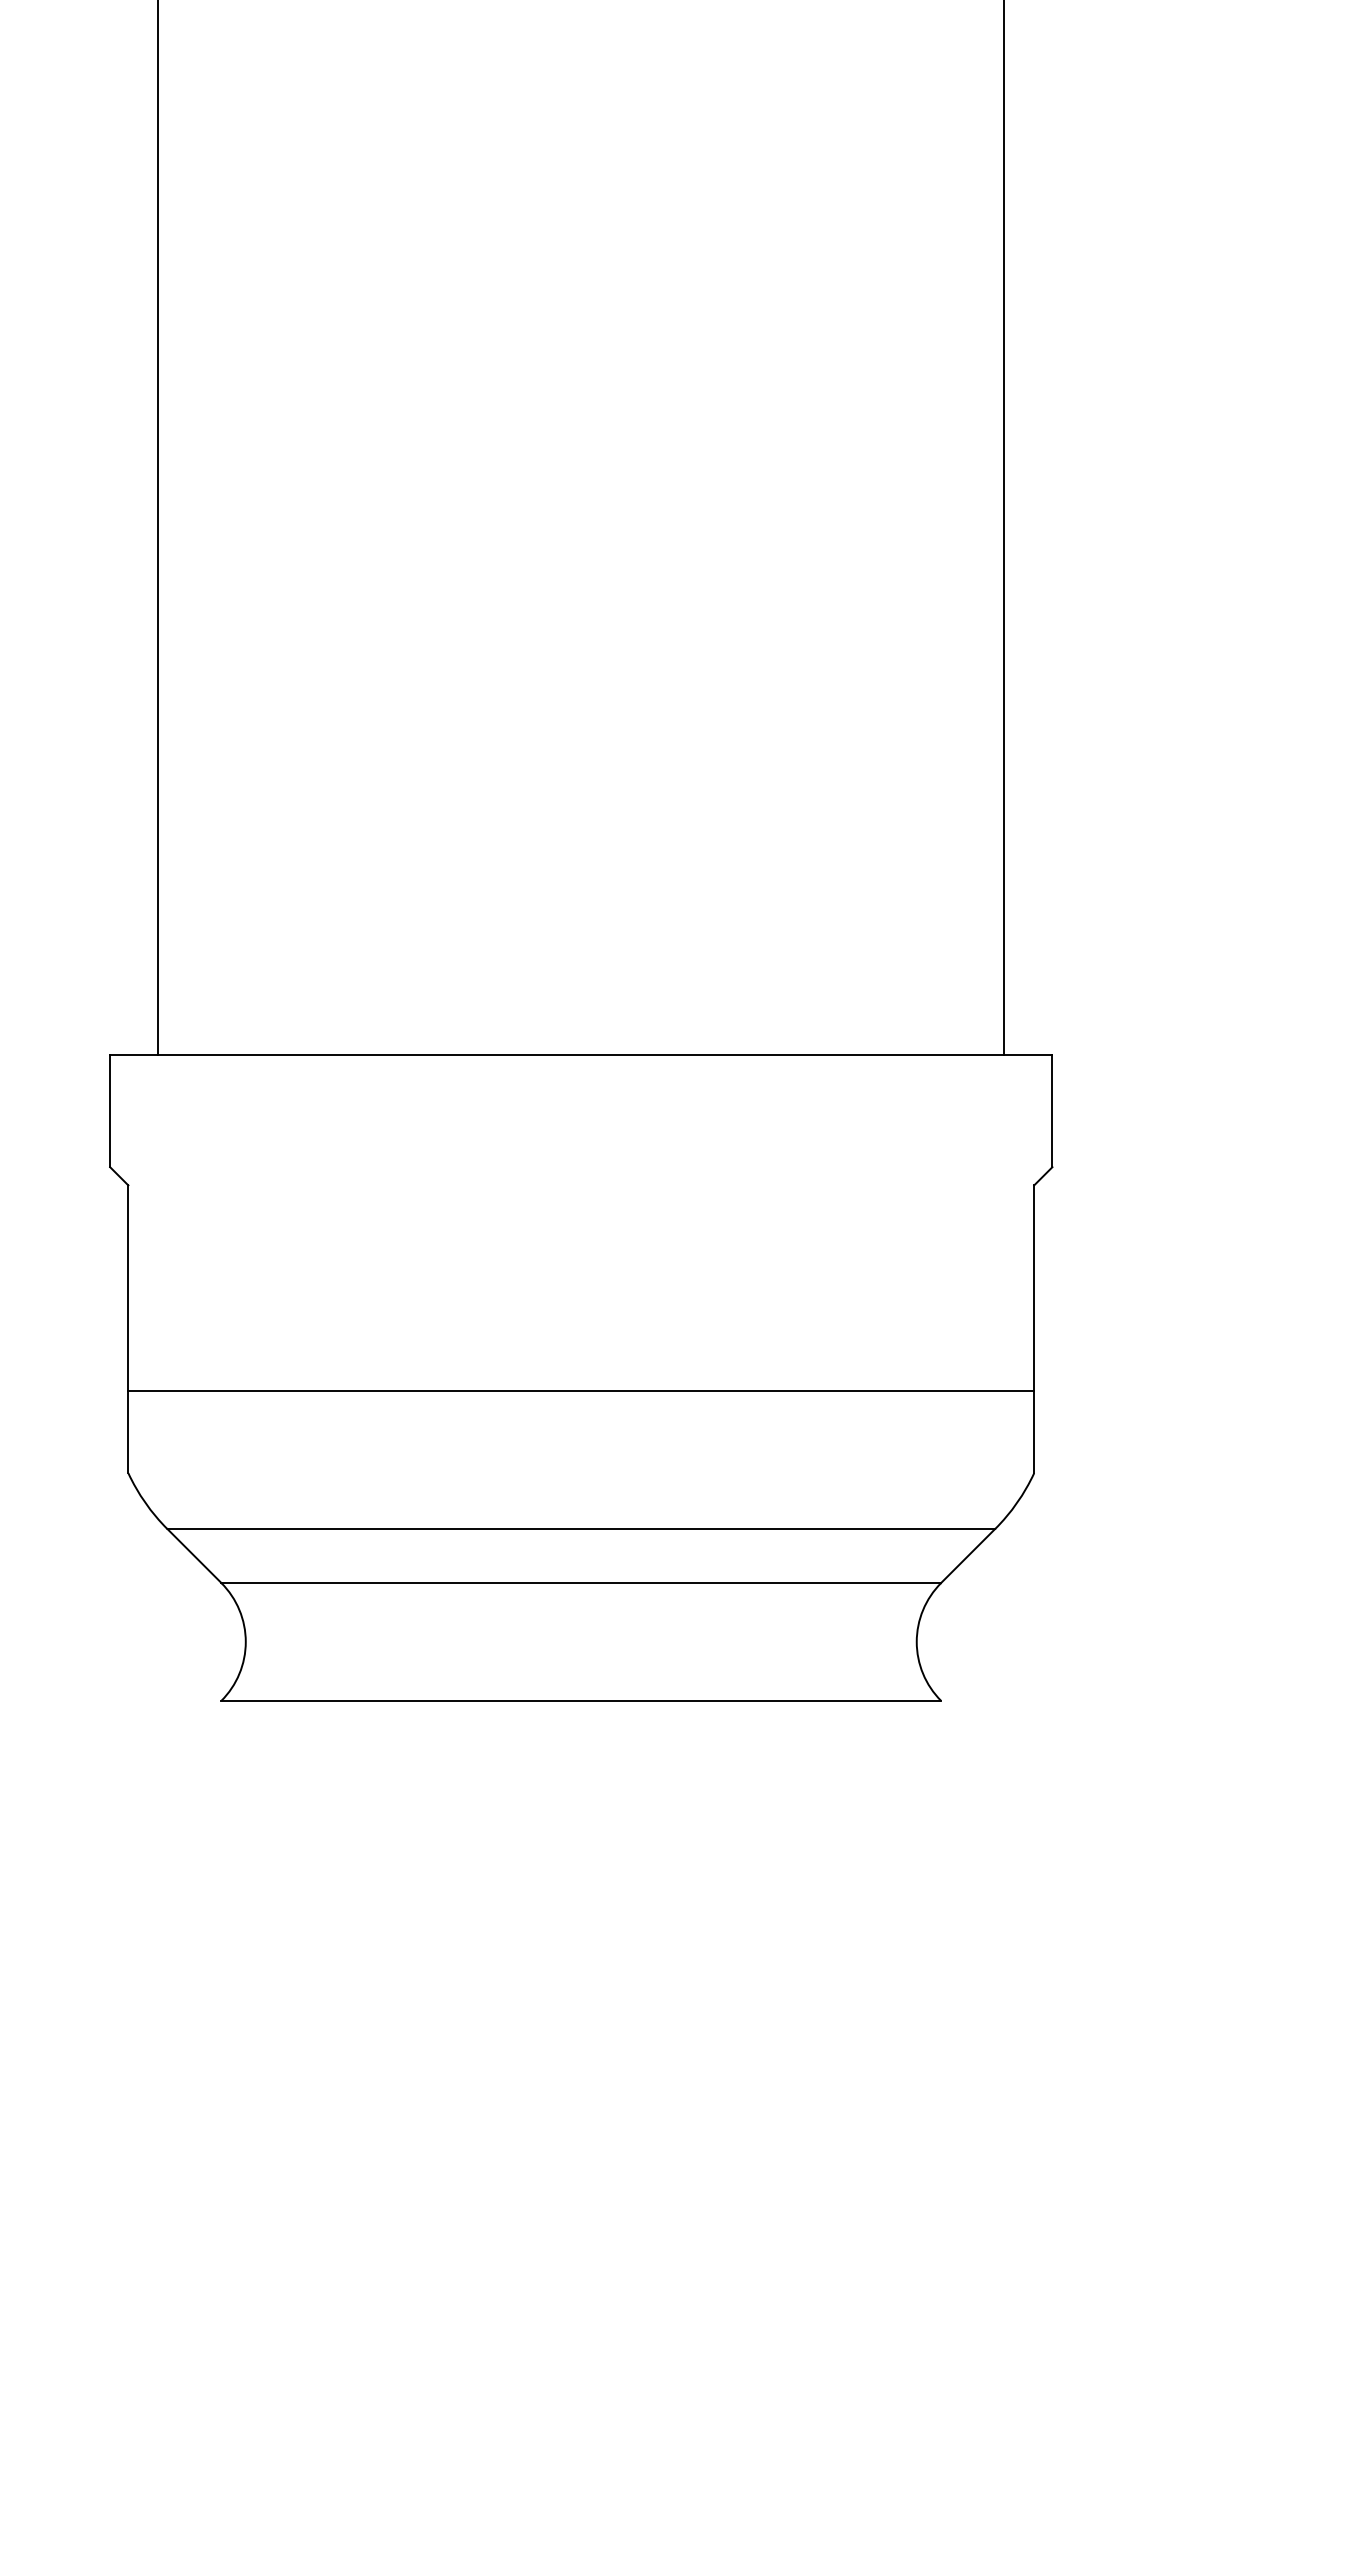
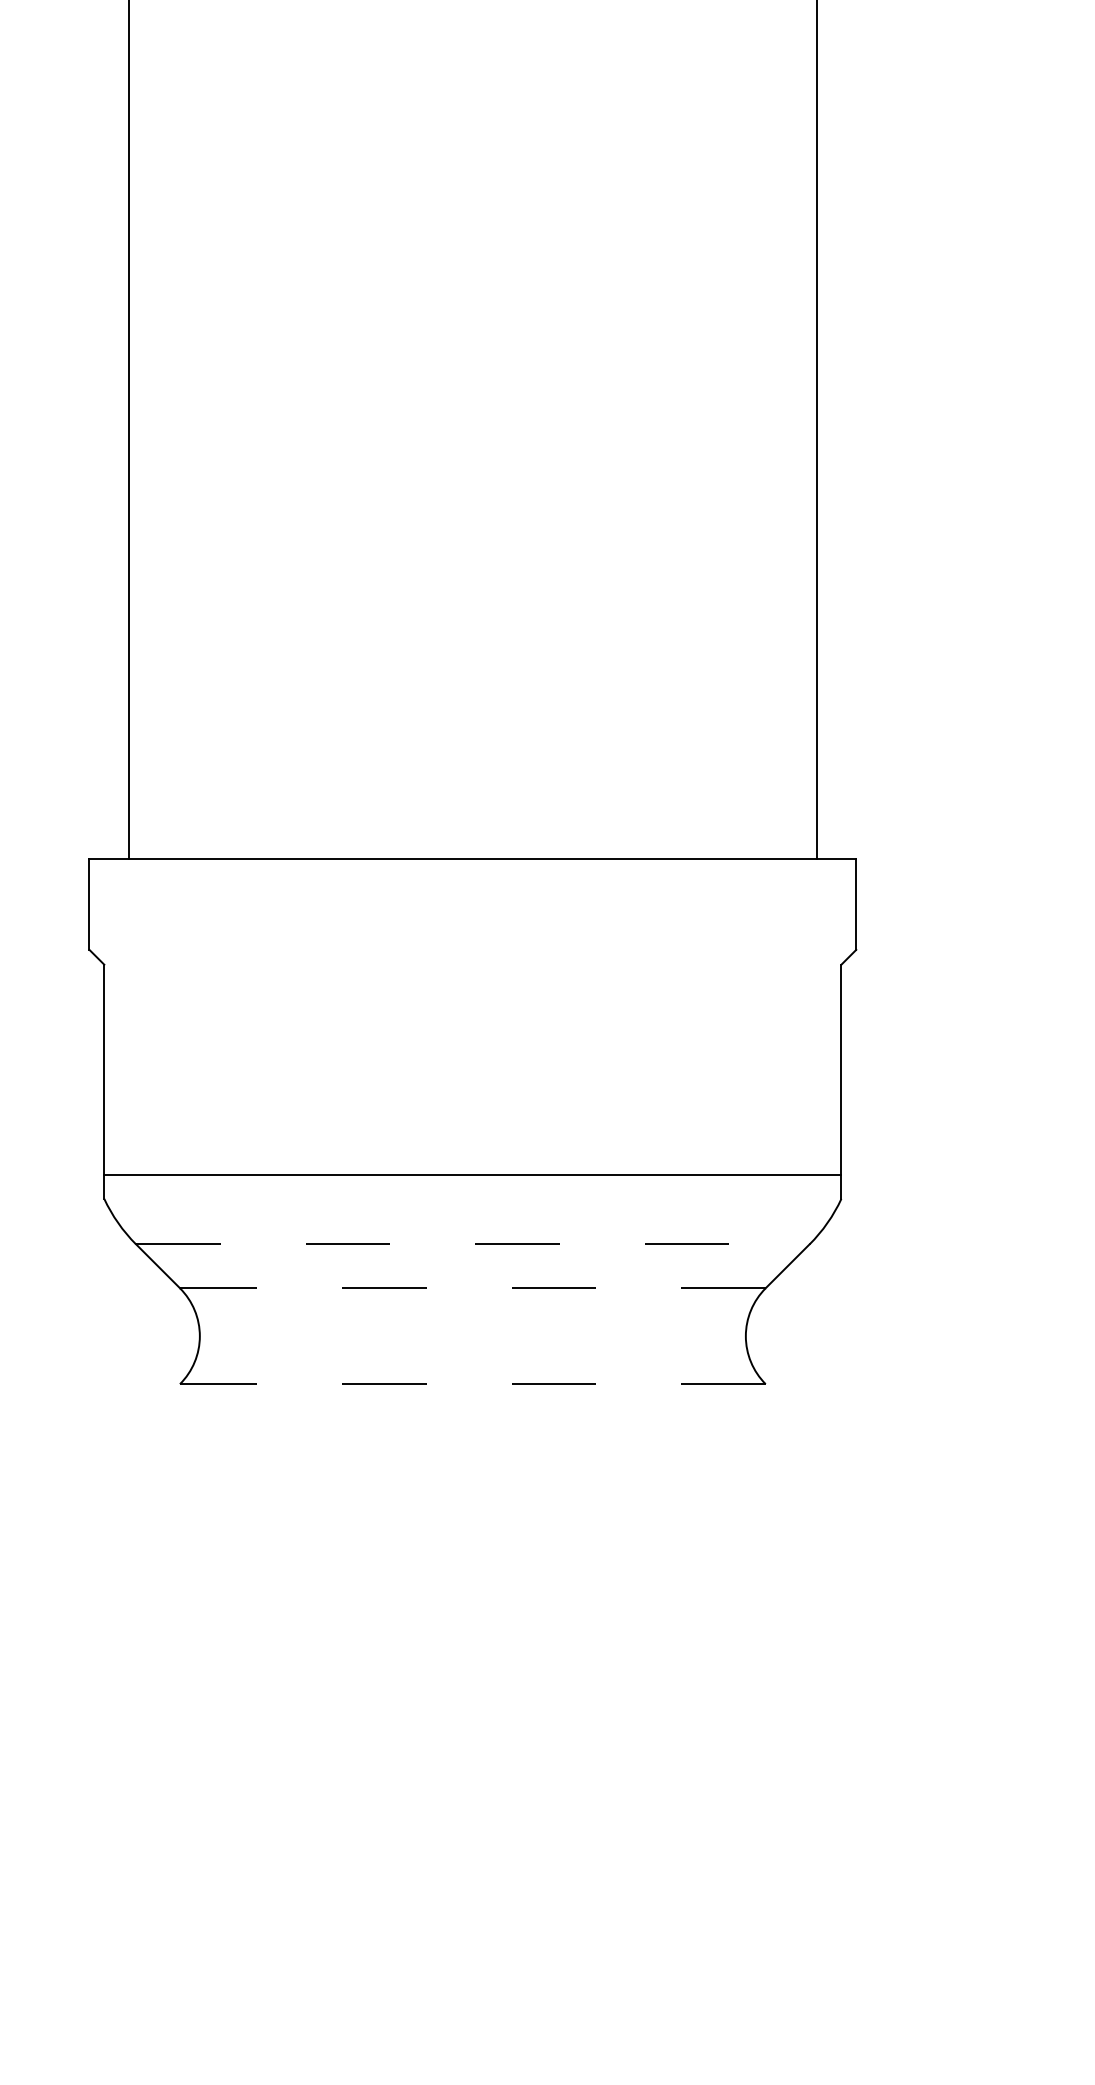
line: (580, 1390) -> (472, 1174), moved
line: (580, 1529) -> (472, 1244), solid -> dashed
line: (580, 1583) -> (472, 1288), solid -> dashed
line: (580, 1701) -> (472, 1384), solid -> dashed

